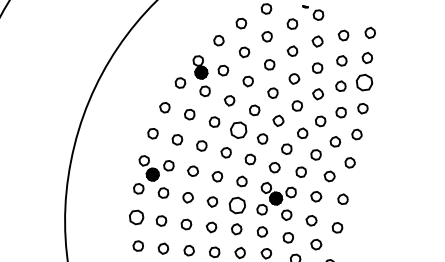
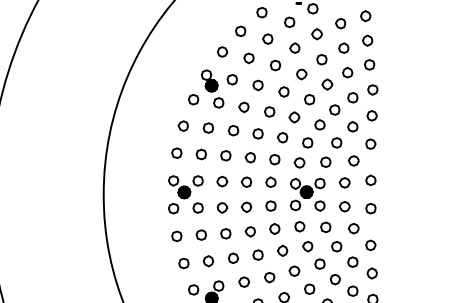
part: (364, 82) -> (369, 64), size x0.62
part: (238, 129) -> (257, 133), size x0.62
part: (236, 204) -> (270, 205), size x0.62
part: (136, 217) -> (176, 236), size x0.71

